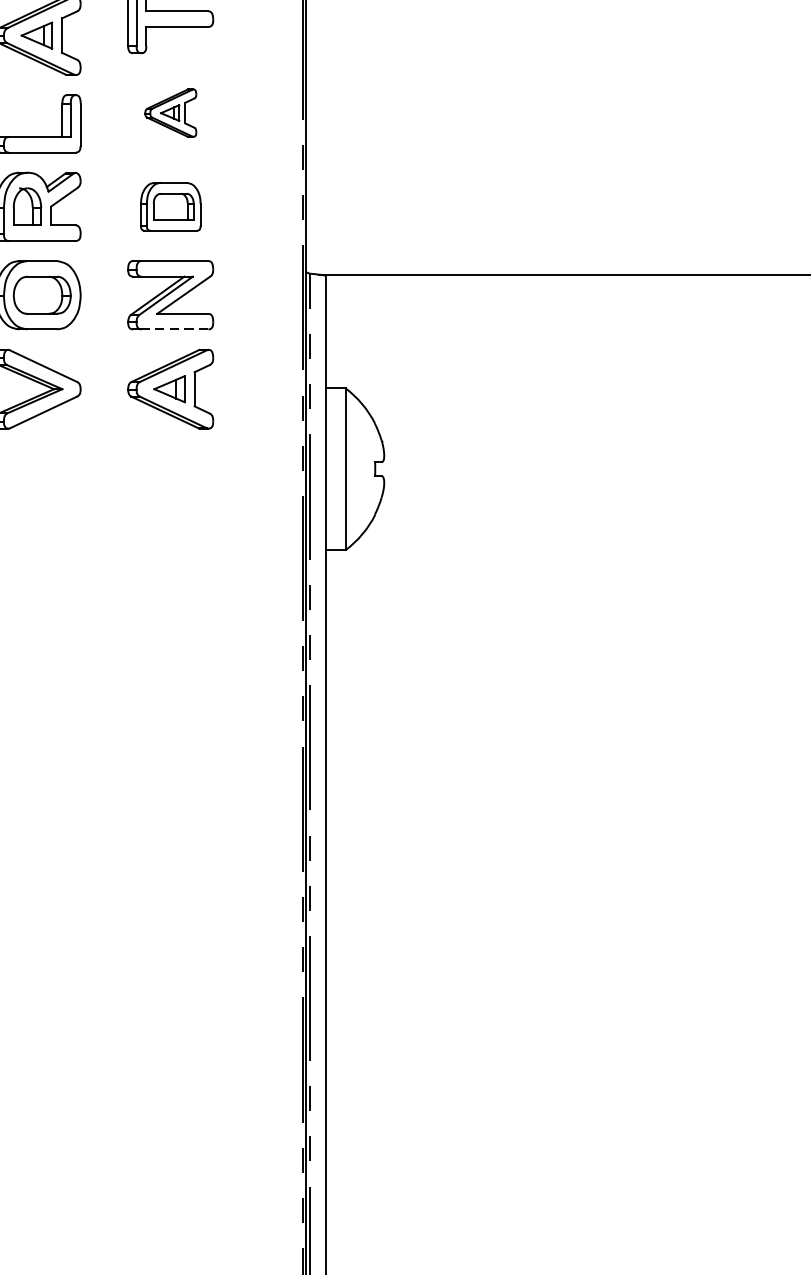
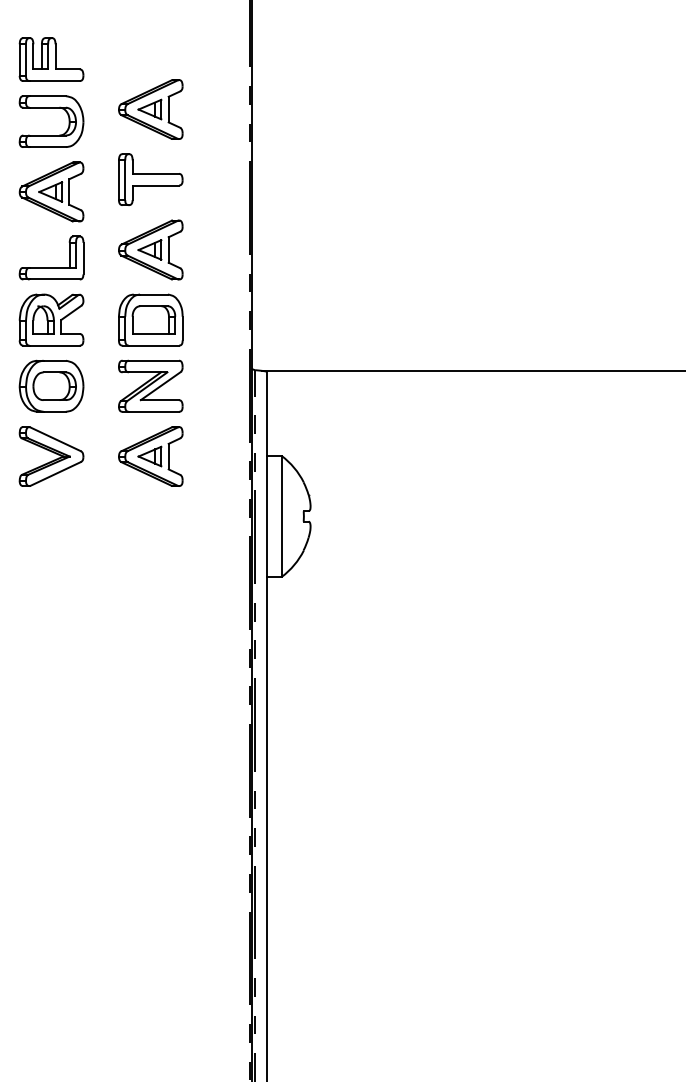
part: (170, 112) -> (150, 249), size x1.67
part: (170, 206) -> (150, 319), size x1.43
line: (174, 328) -> (153, 411), dashed -> solid

